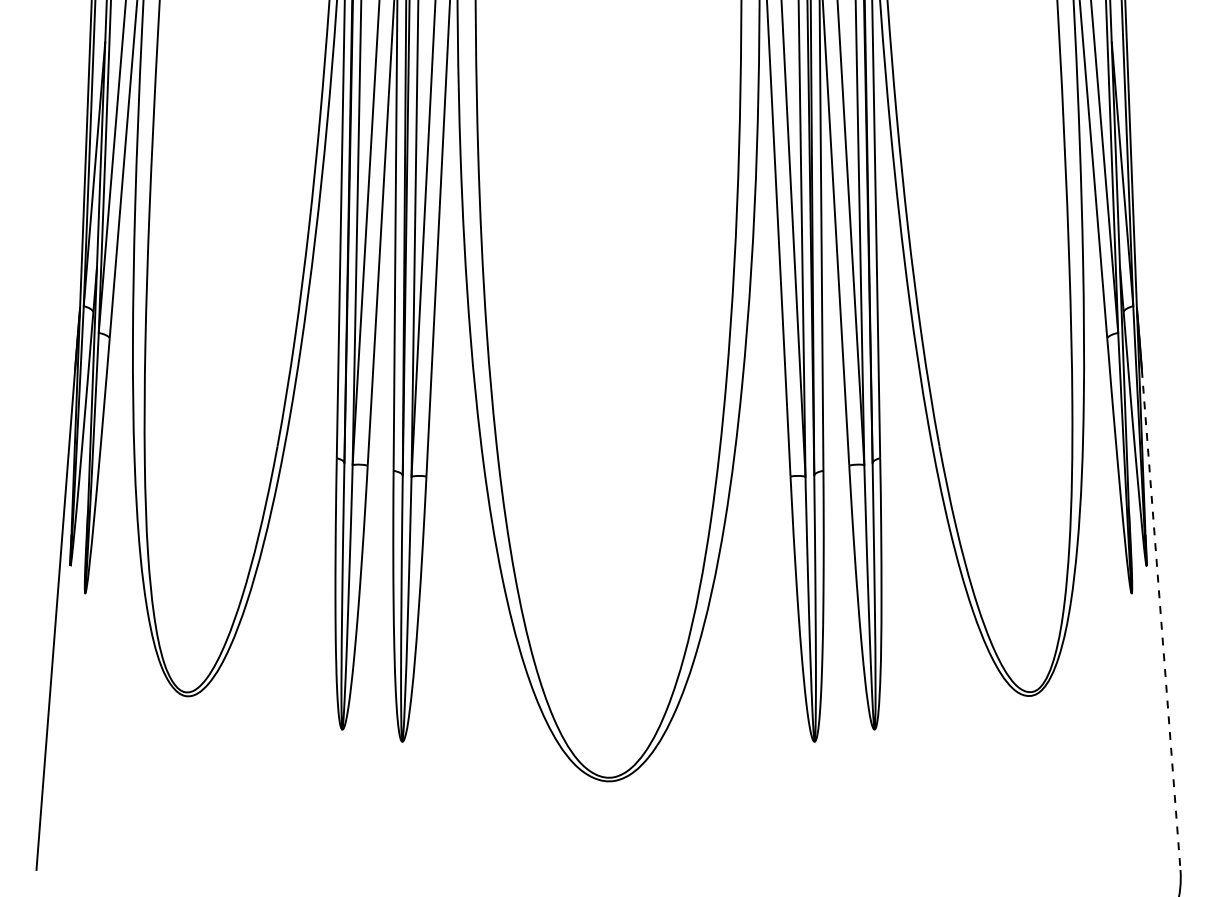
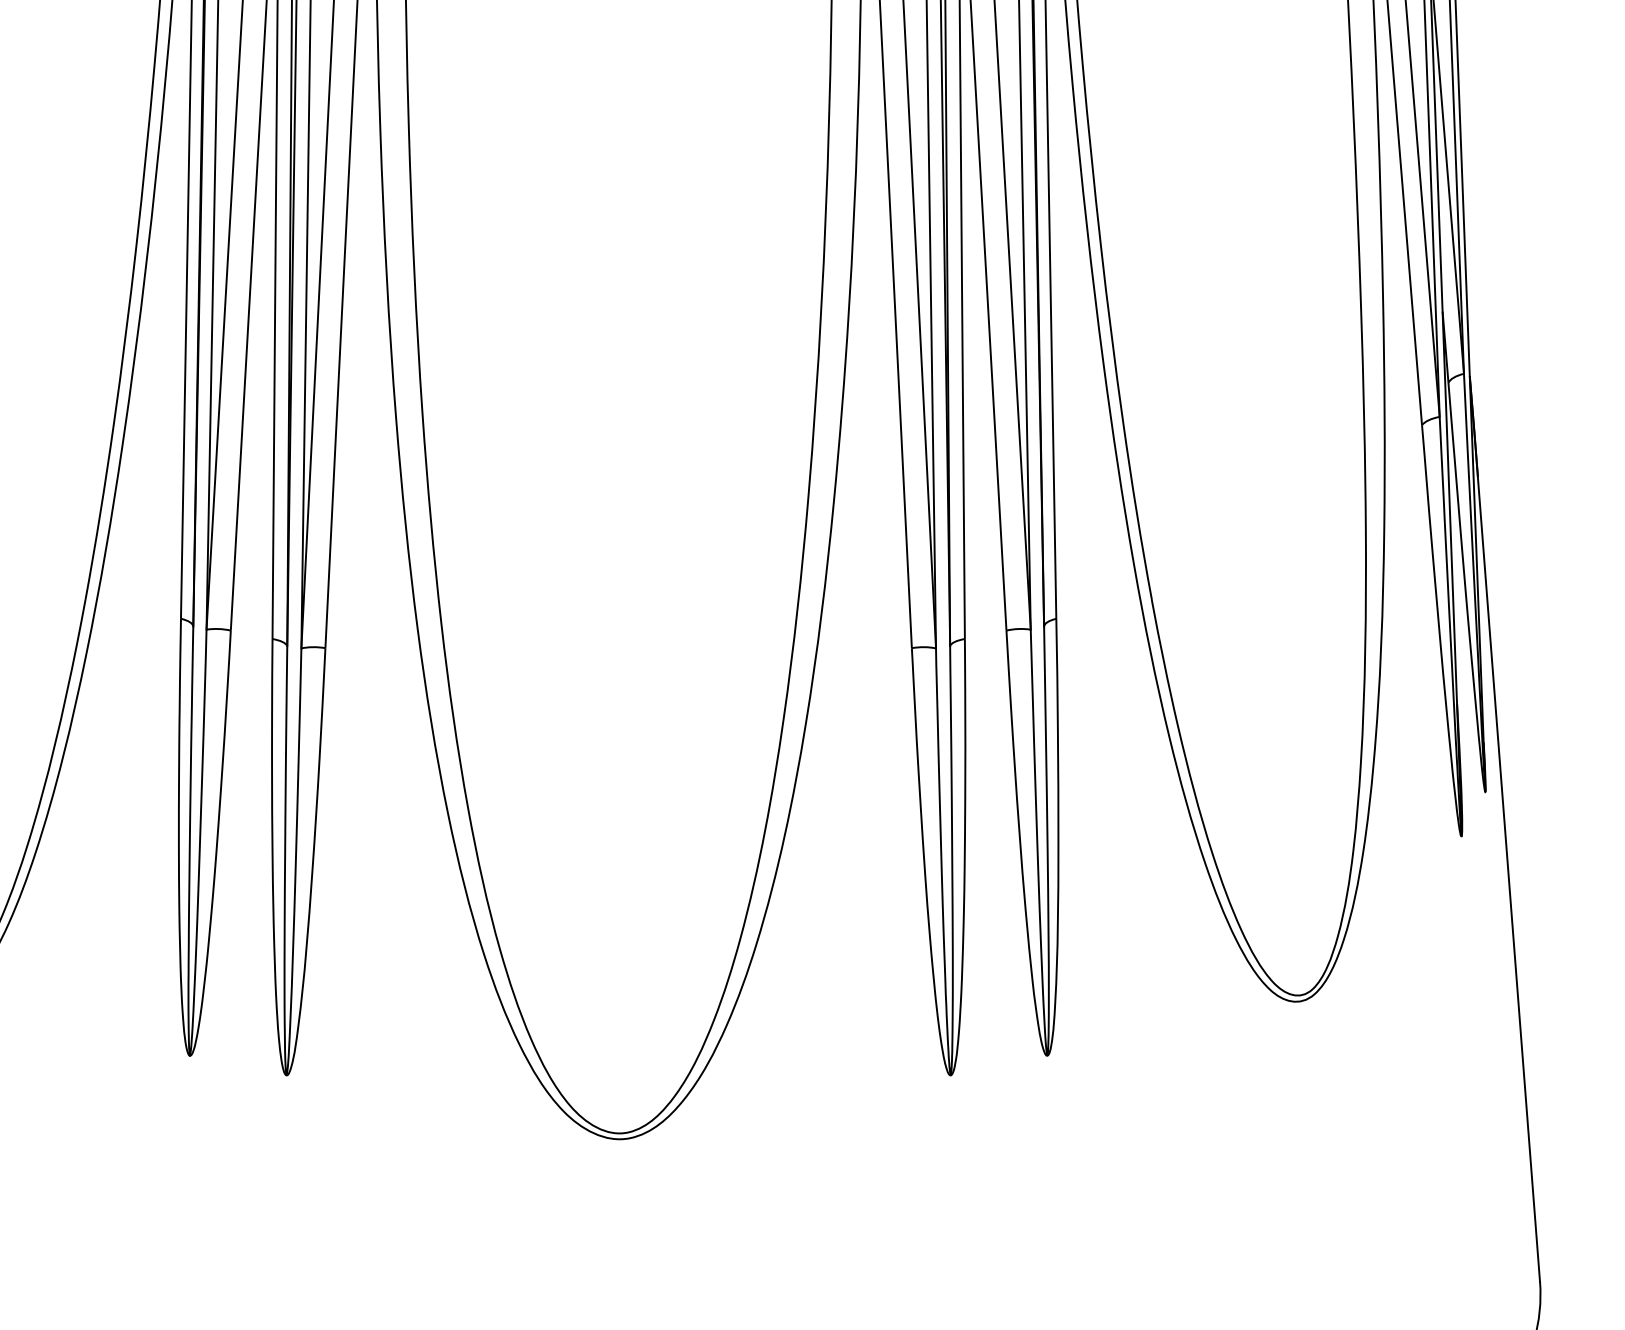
line: (1161, 619) -> (1509, 878), dashed -> solid

